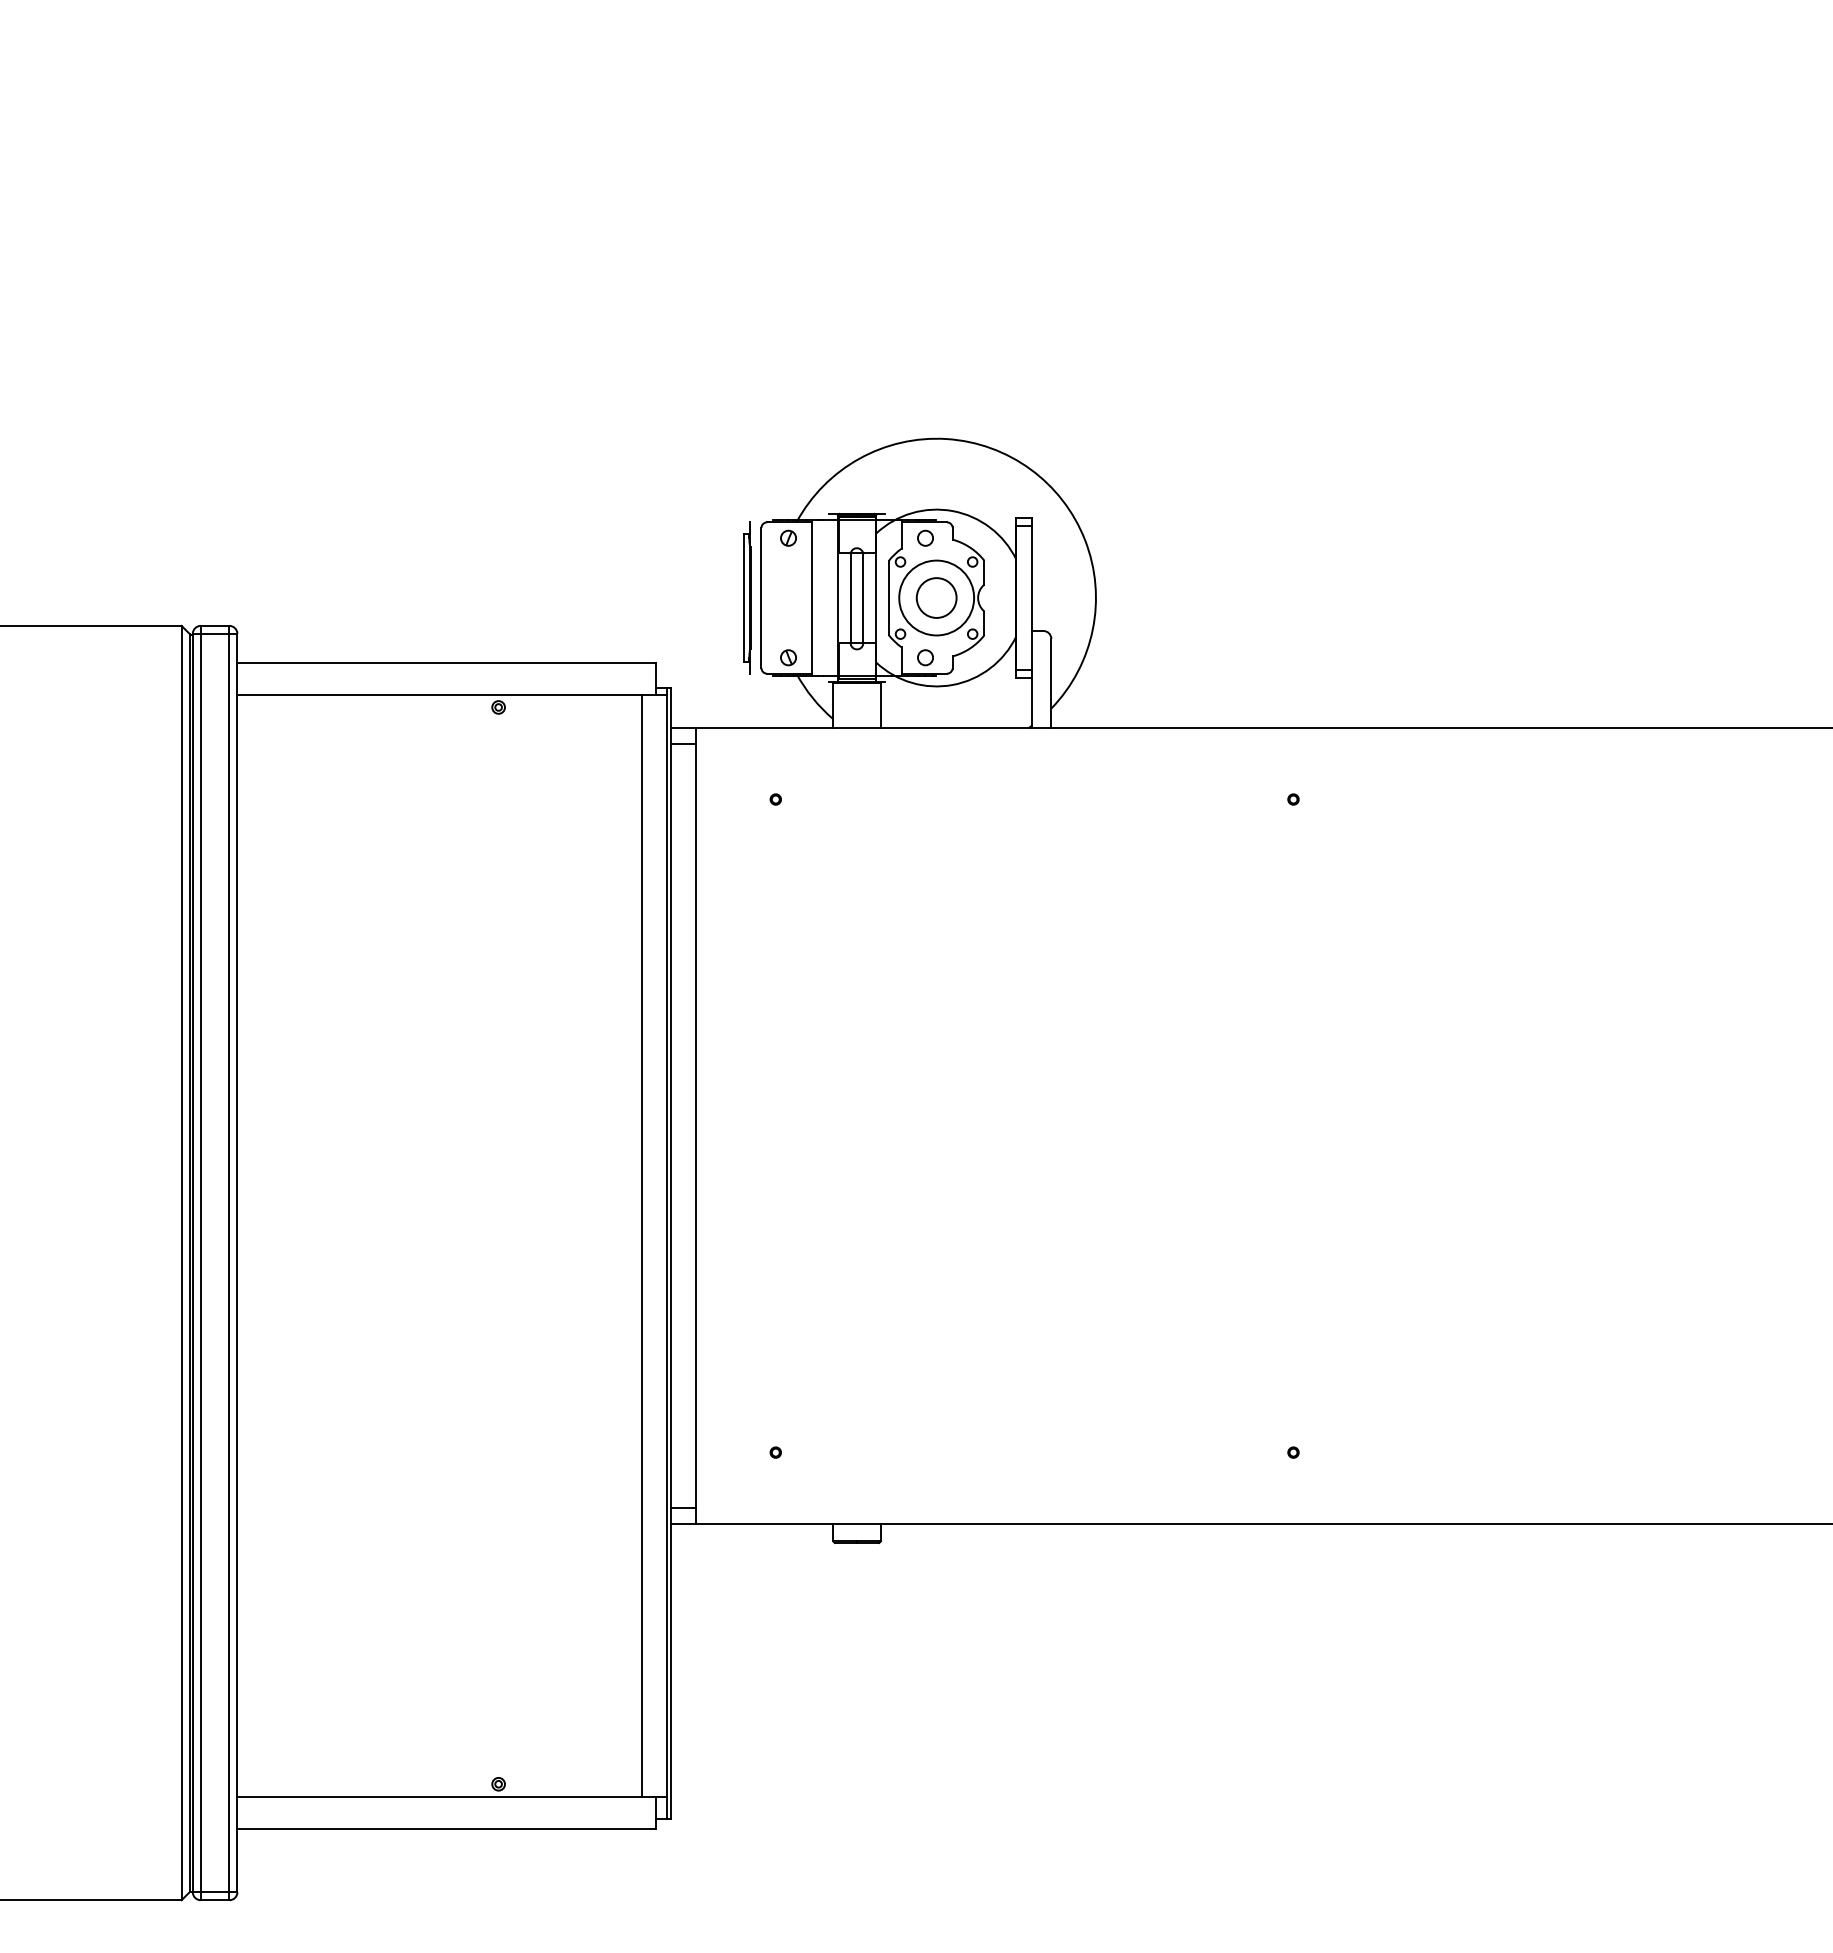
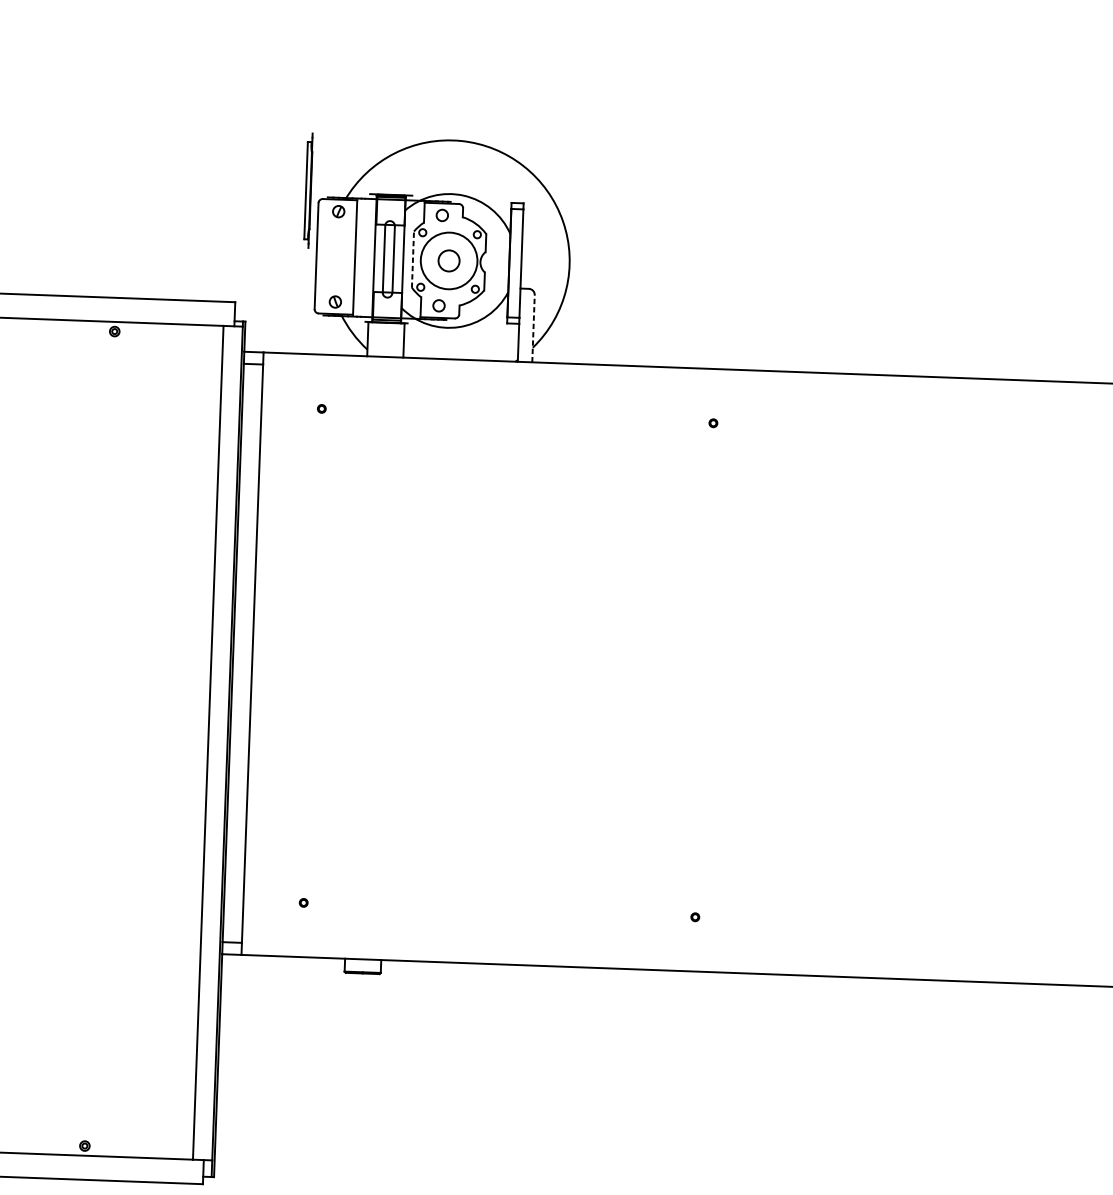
part: (747, 597) -> (308, 190), moved
line: (888, 597) -> (412, 259), solid -> dashed
circle: (936, 597) -> (449, 260), size x0.7
line: (1051, 682) -> (533, 328), solid -> dashed

